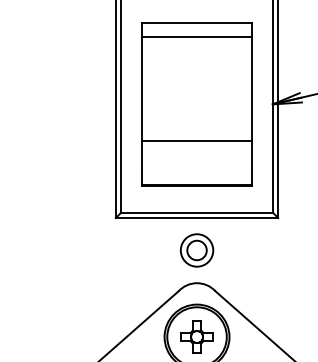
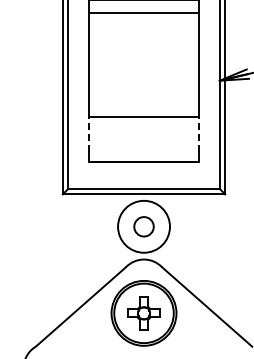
line: (141, 158) -> (88, 134), solid -> dashed
line: (252, 158) -> (199, 134), solid -> dashed
circle: (196, 250) -> (143, 226), size x1.6

